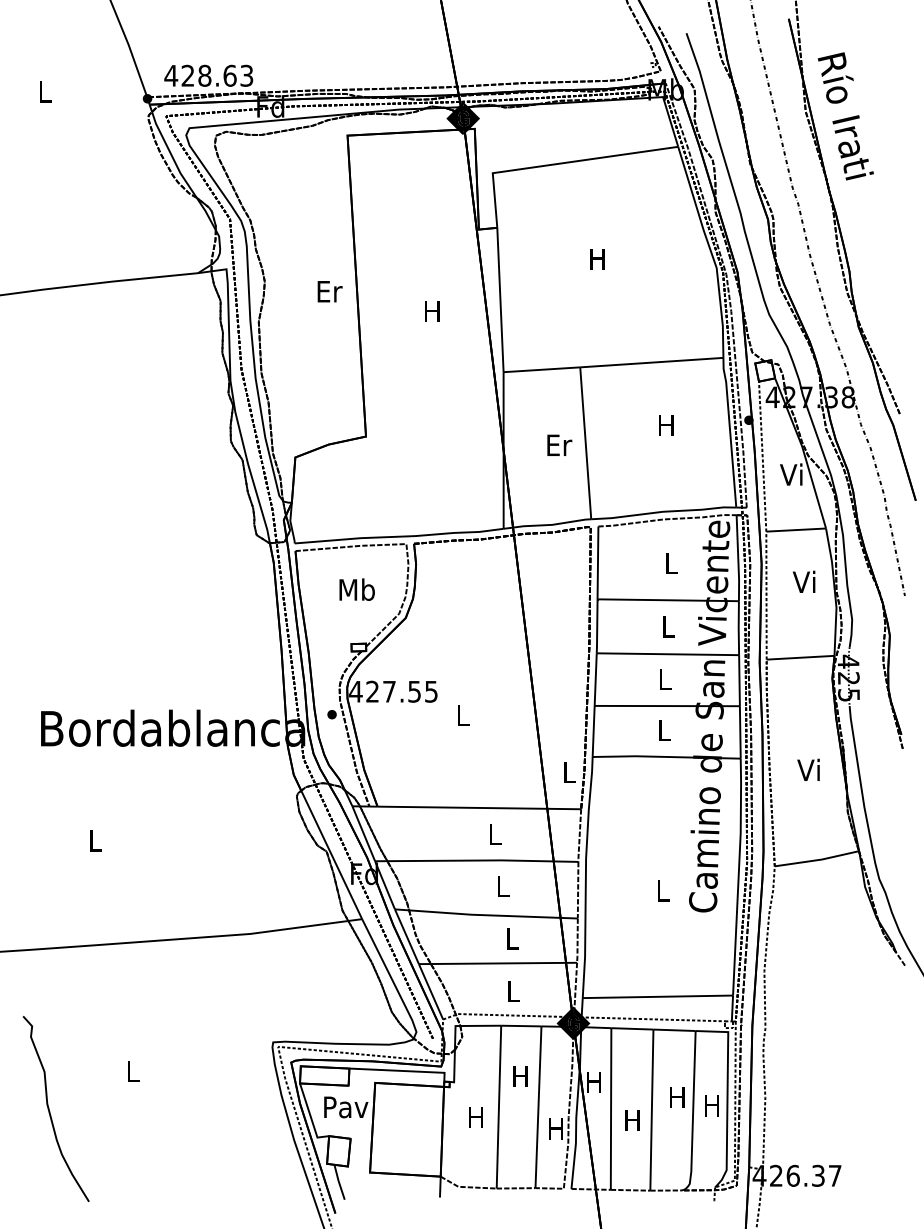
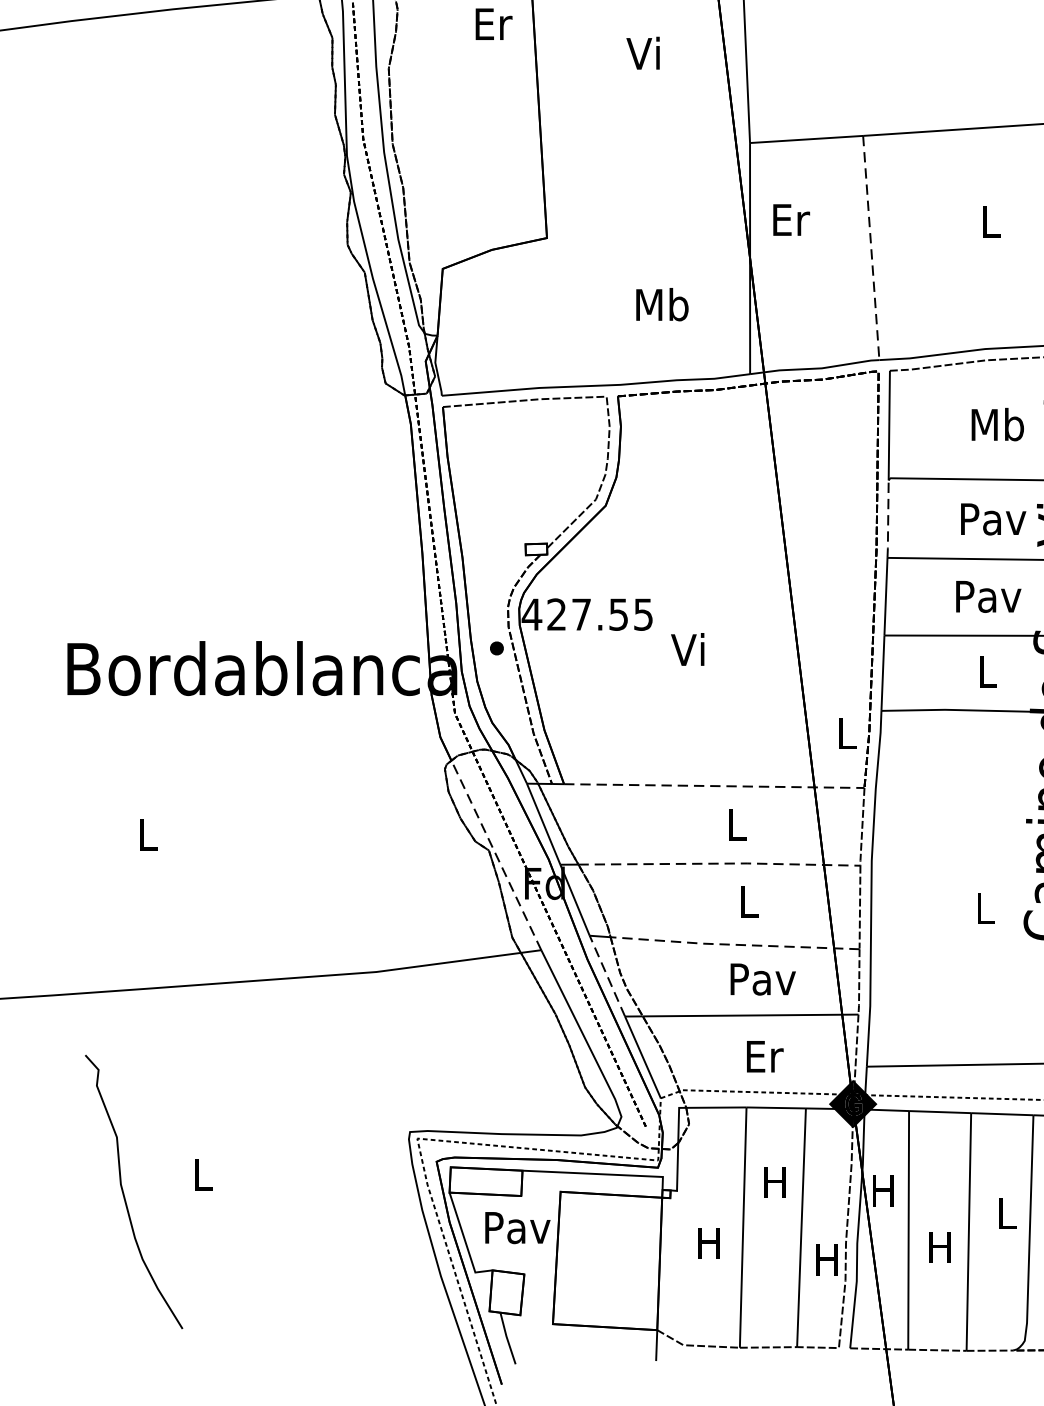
text: (430, 311) -> (642, 53), H -> Vi
text: (666, 425) -> (990, 221), H -> L
line: (585, 443) -> (870, 248), solid -> dashed
text: (559, 444) -> (791, 218), moved
text: (671, 562) -> (997, 423), L -> Mb
text: (356, 589) -> (661, 304), moved
line: (597, 627) -> (888, 519), solid -> dashed
text: (668, 627) -> (993, 519), L -> Pav
text: (665, 679) -> (988, 596), L -> Pav
text: (461, 715) -> (687, 649), L -> Vi
line: (479, 807) -> (714, 785), solid -> dashed
line: (331, 854) -> (496, 854), solid -> dashed
line: (483, 860) -> (720, 863), solid -> dashed
line: (492, 915) -> (733, 944), solid -> dashed
line: (406, 936) -> (606, 975), solid -> dashed
text: (512, 938) -> (763, 978), L -> Pav
text: (513, 990) -> (764, 1055), L -> Er
text: (677, 1097) -> (1006, 1213), H -> L
curve: (50, 1111) -> (125, 1195), moved

